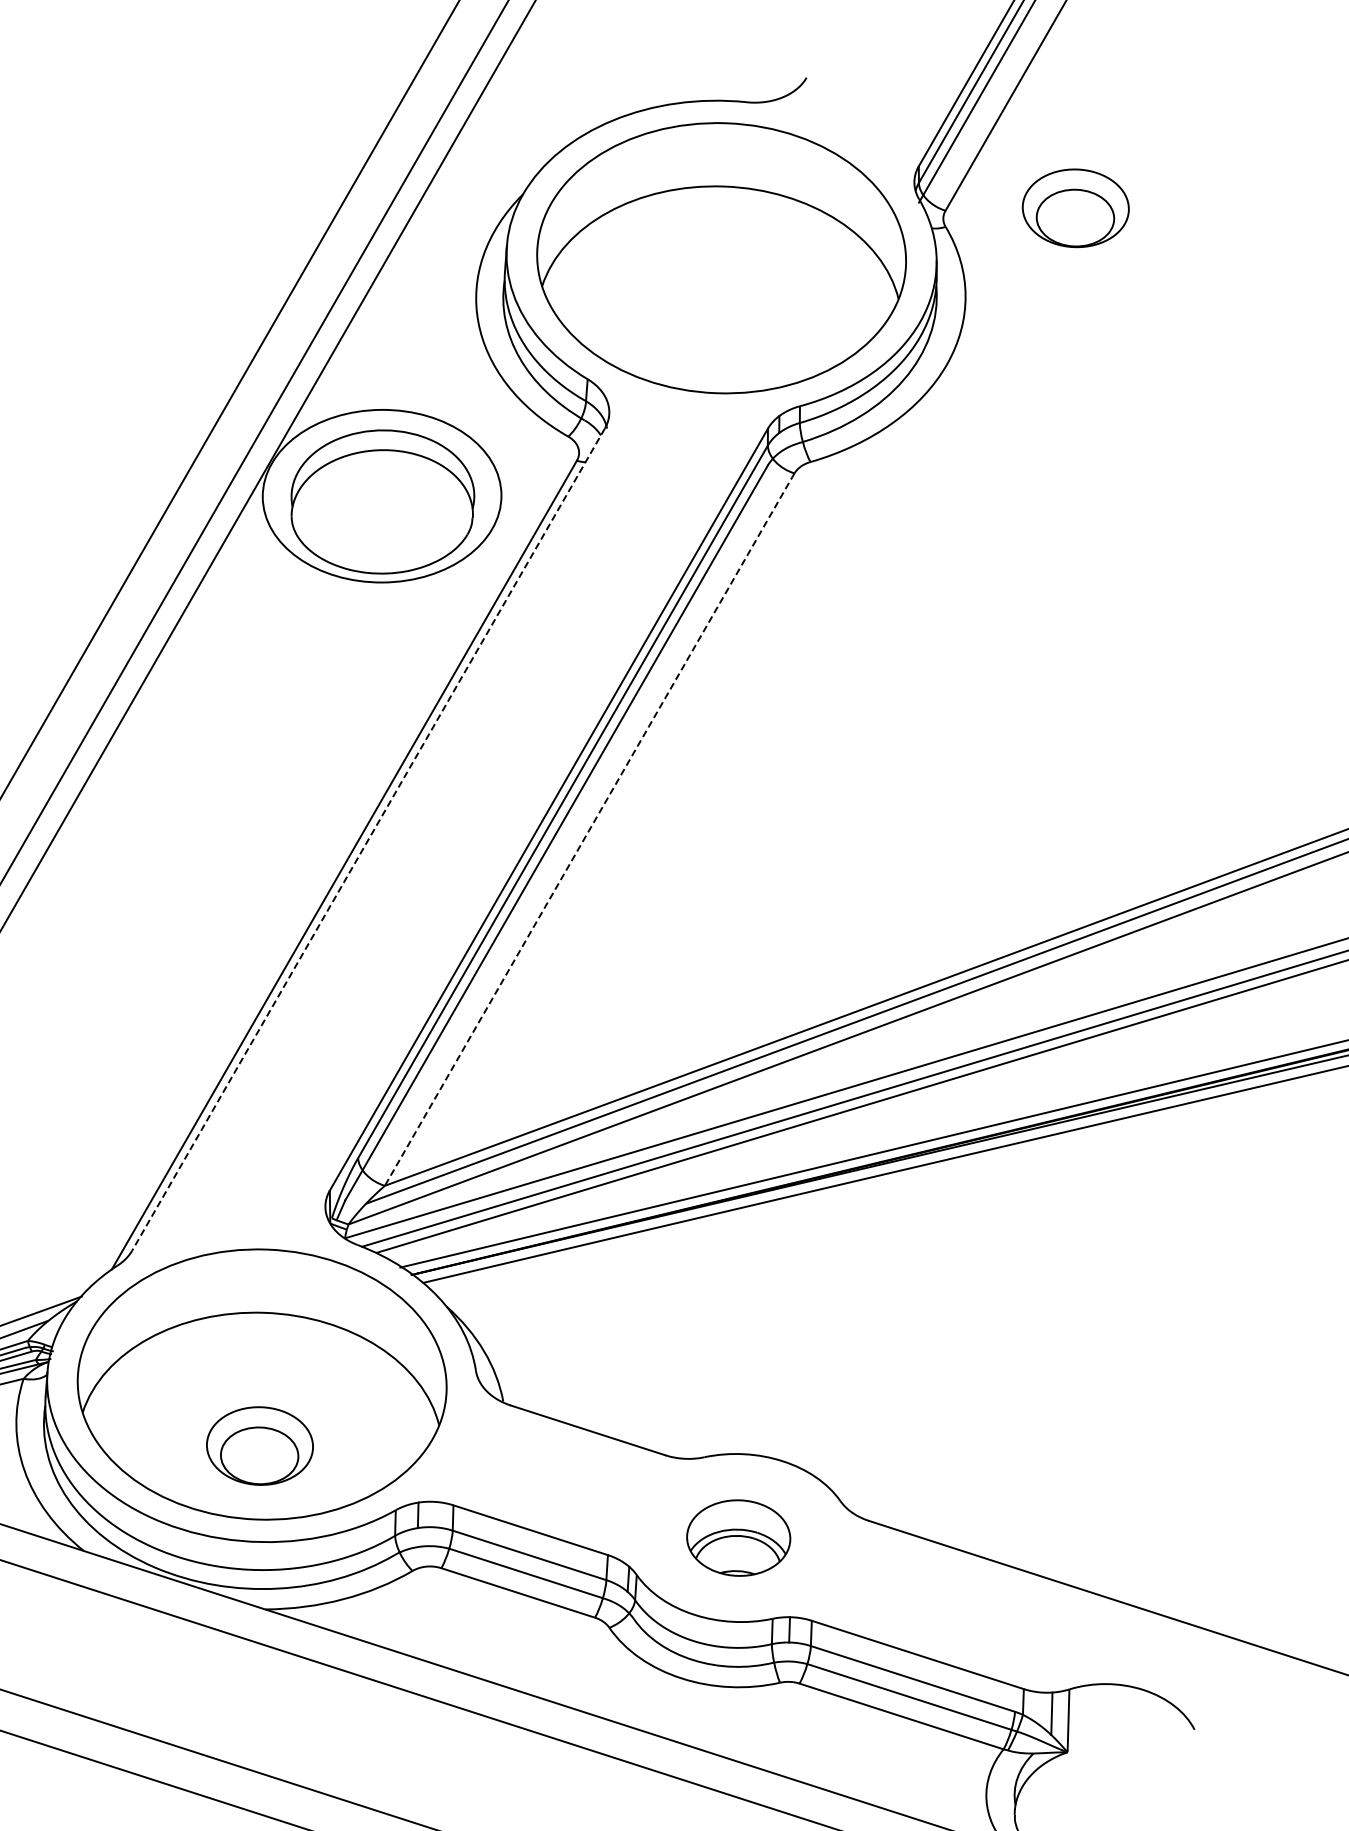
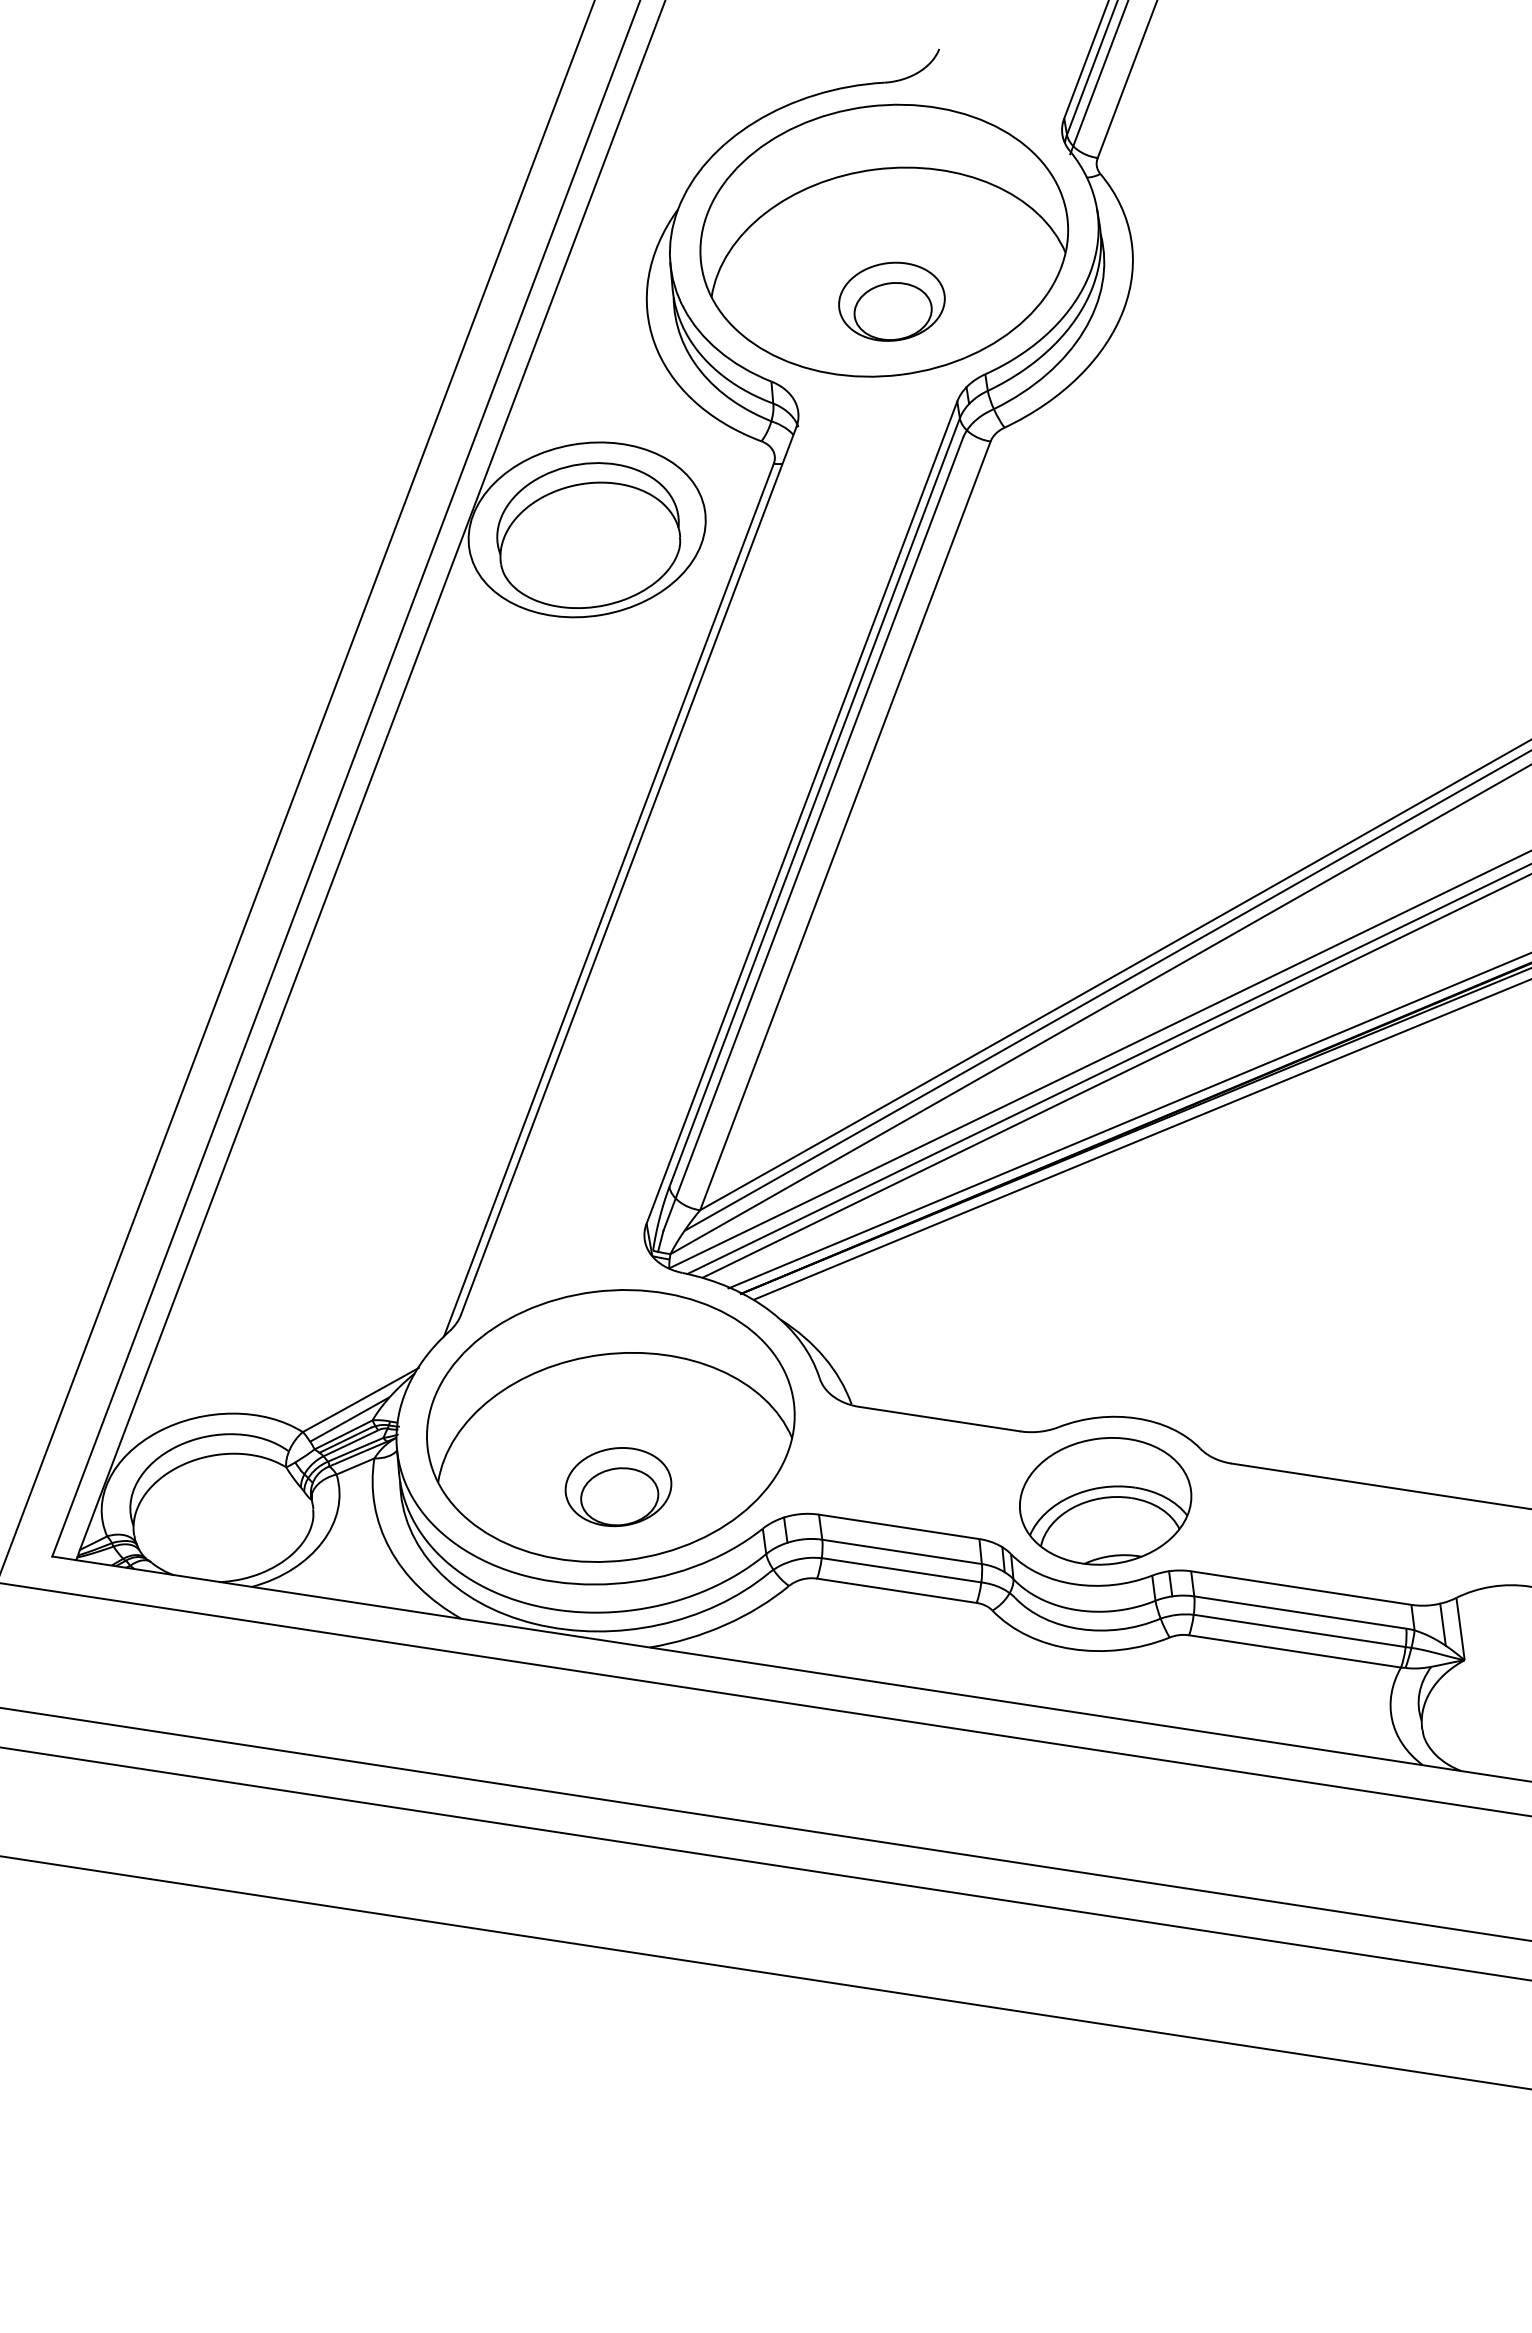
part: (1075, 207) -> (891, 301), moved
line: (589, 829) -> (845, 825), dashed -> solid
line: (368, 840) -> (628, 871), dashed -> solid
part: (738, 1538) -> (1105, 1501), size x1.67

